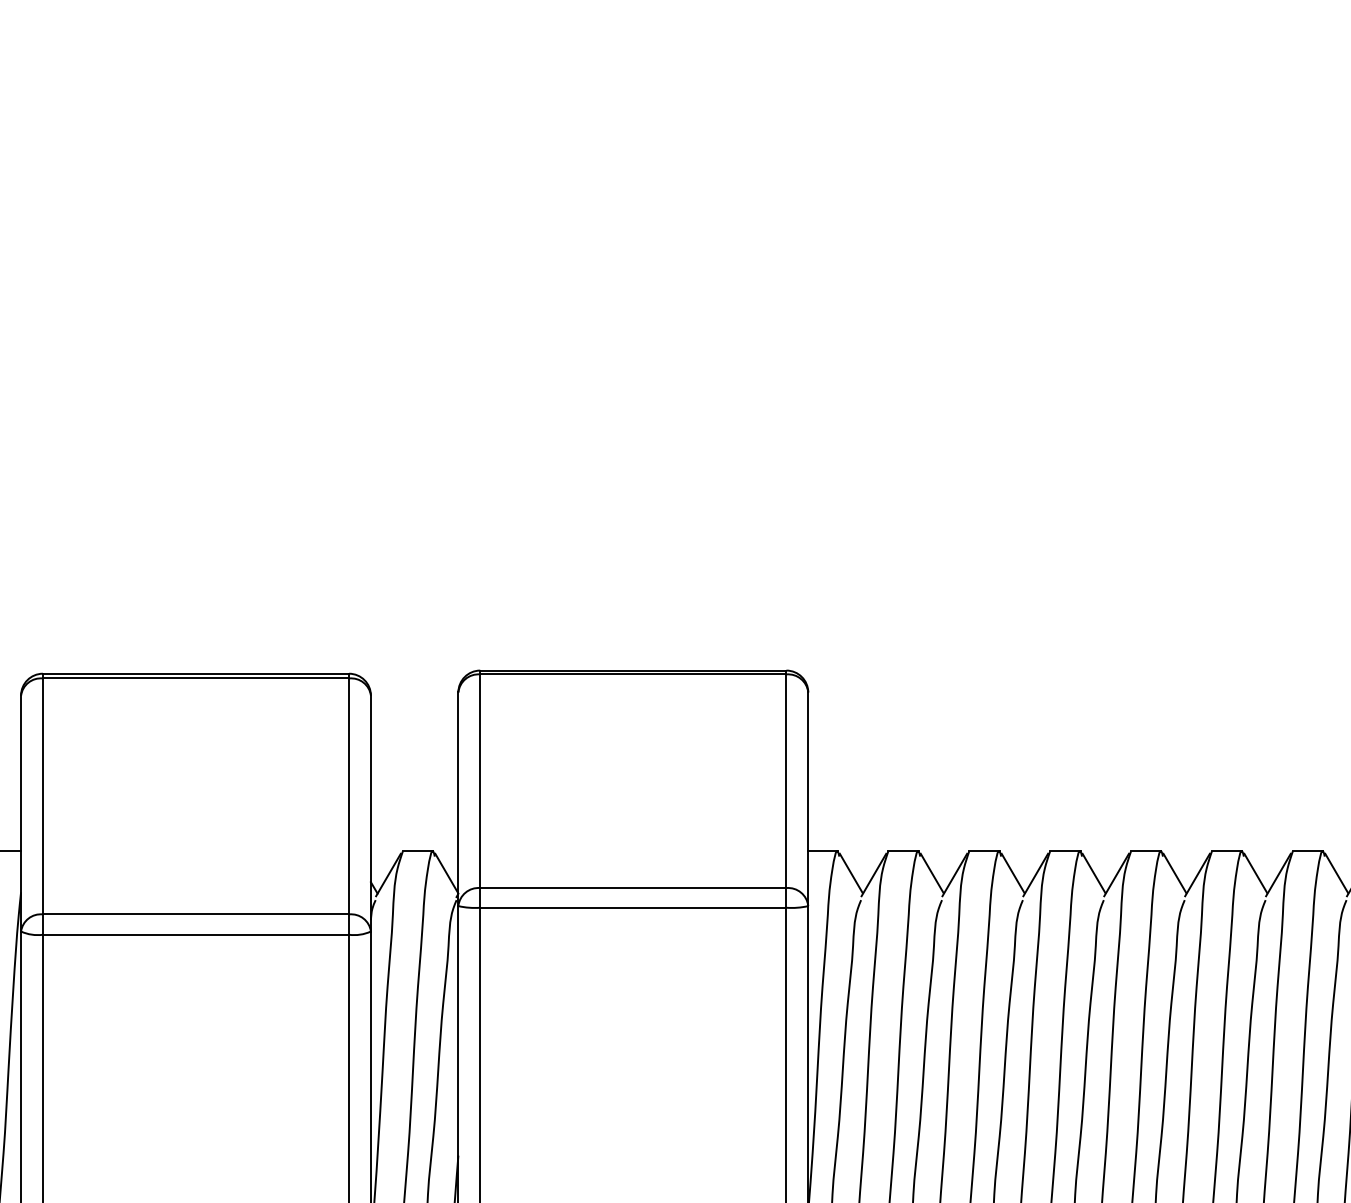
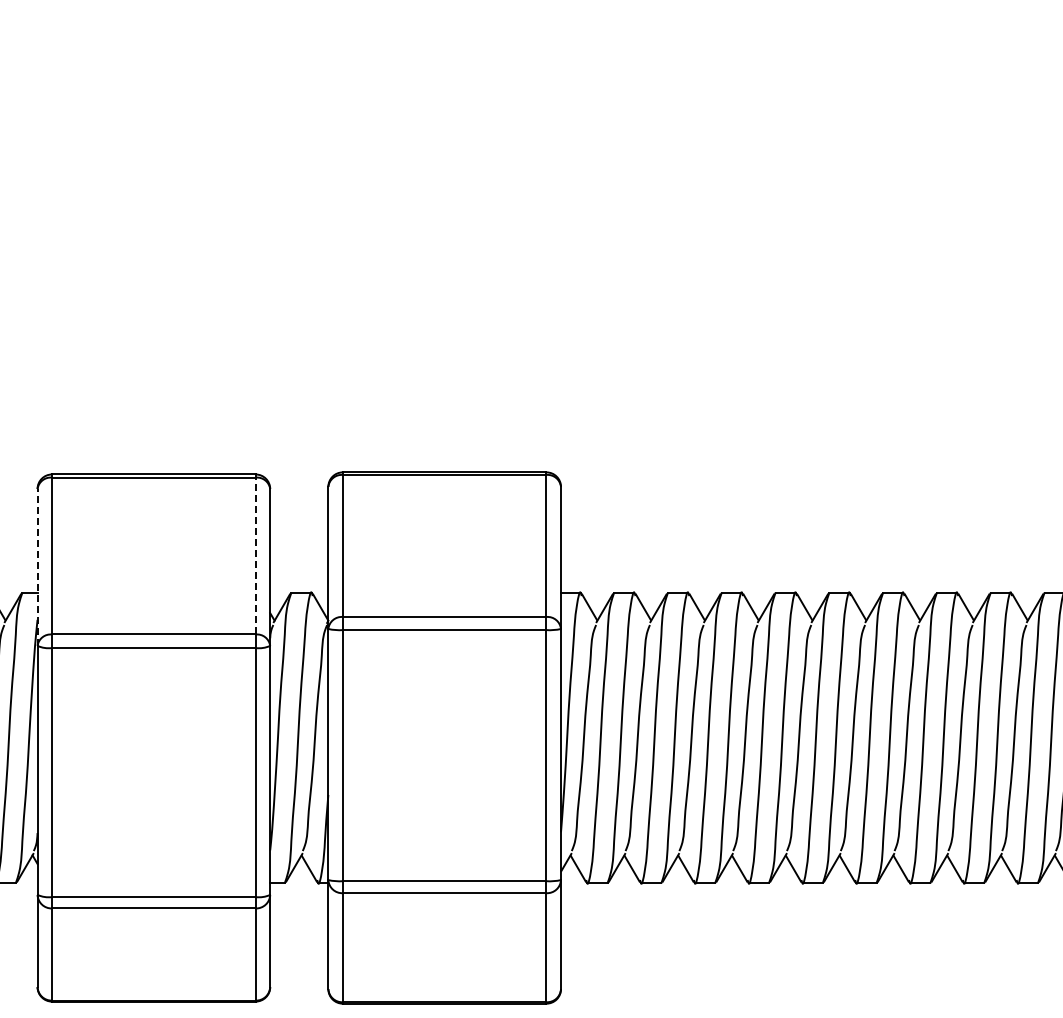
line: (348, 795) -> (255, 555), solid -> dashed
line: (20, 812) -> (37, 566), solid -> dashed

